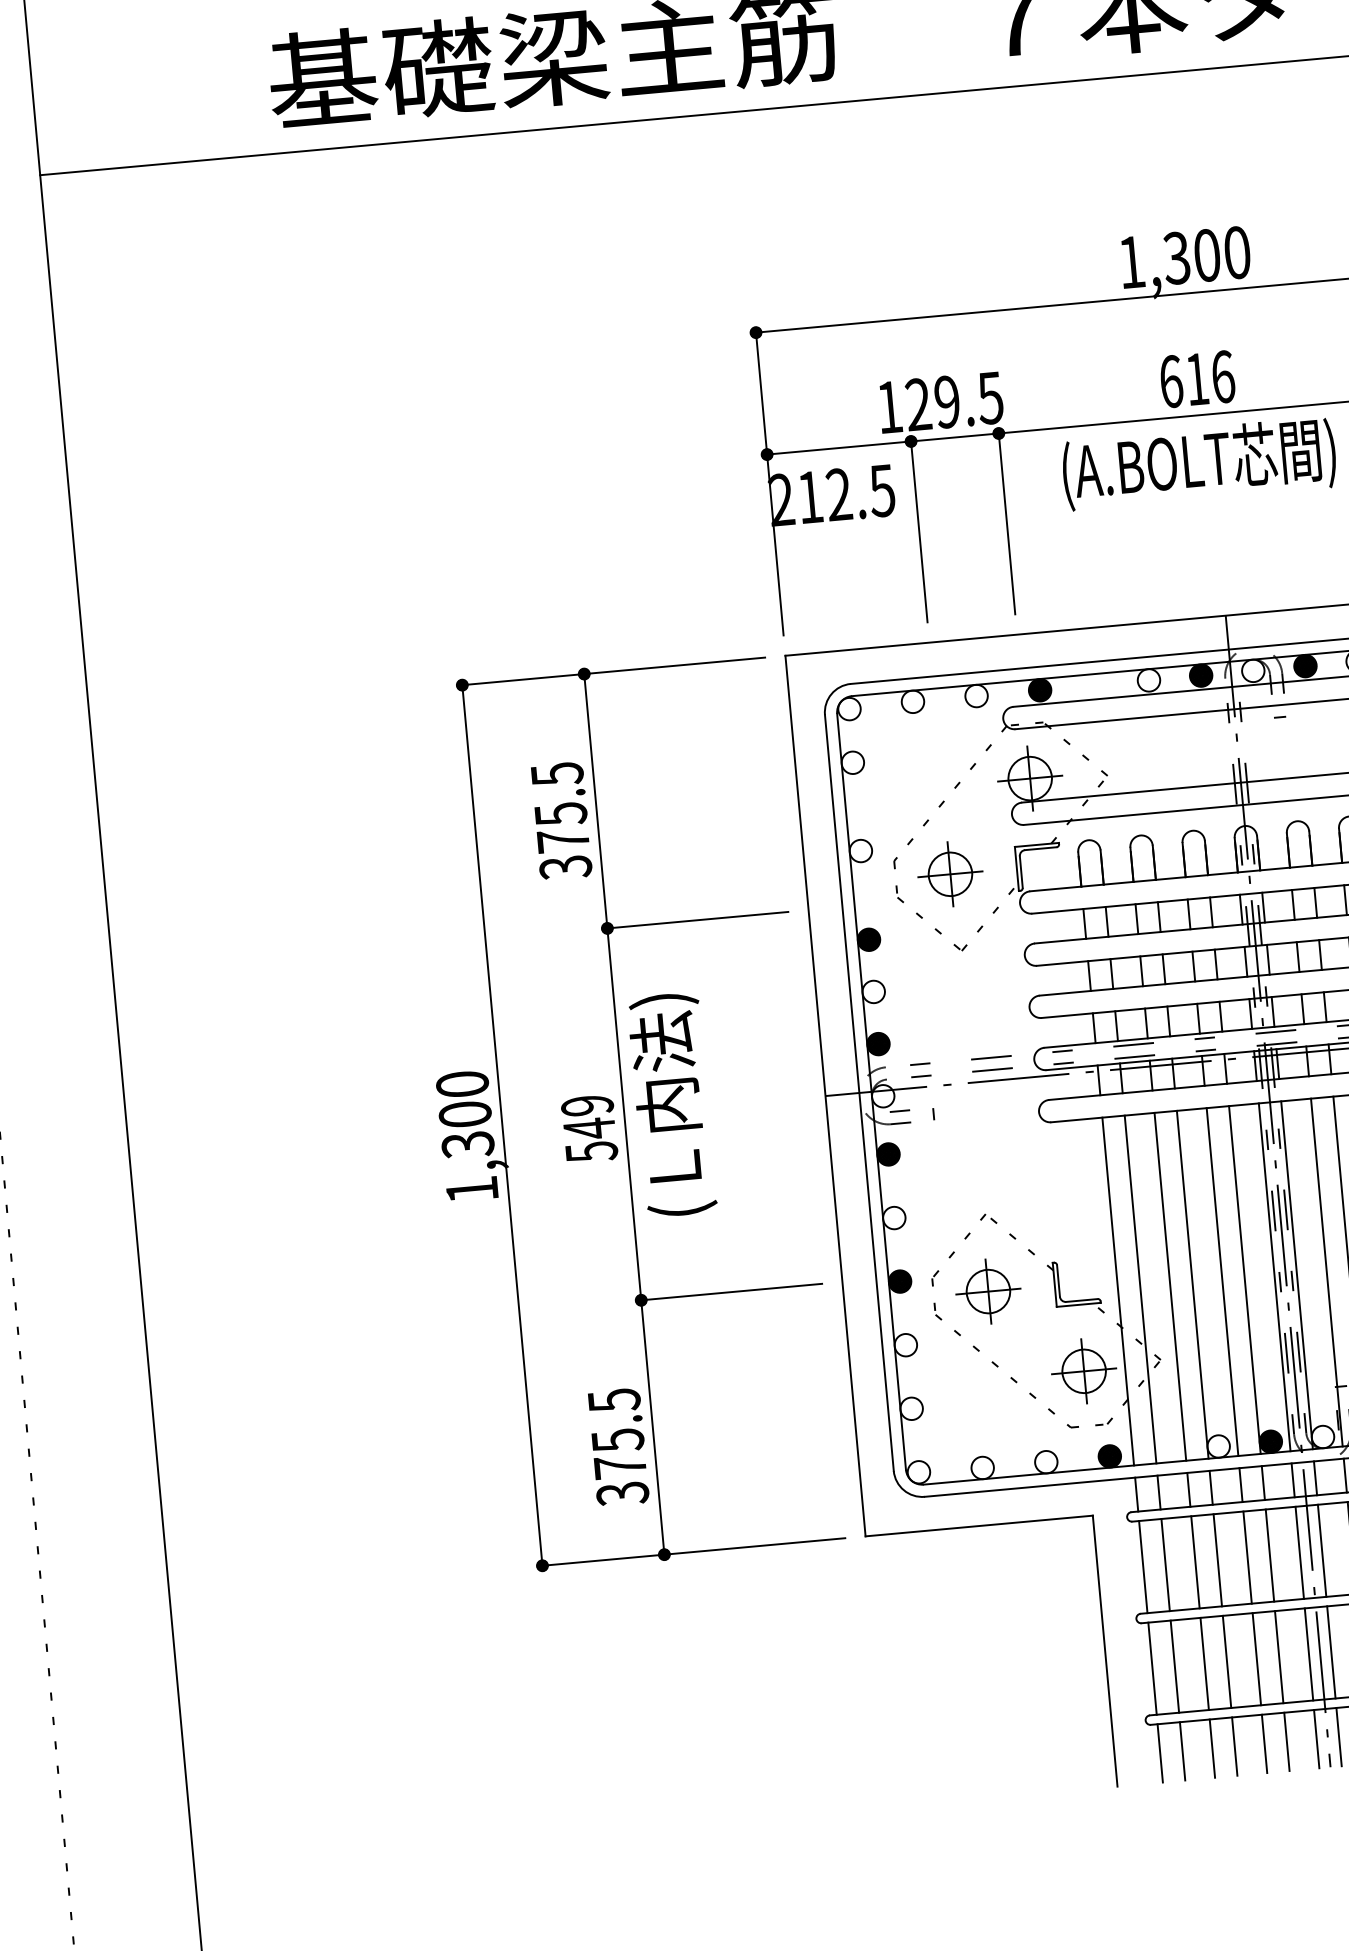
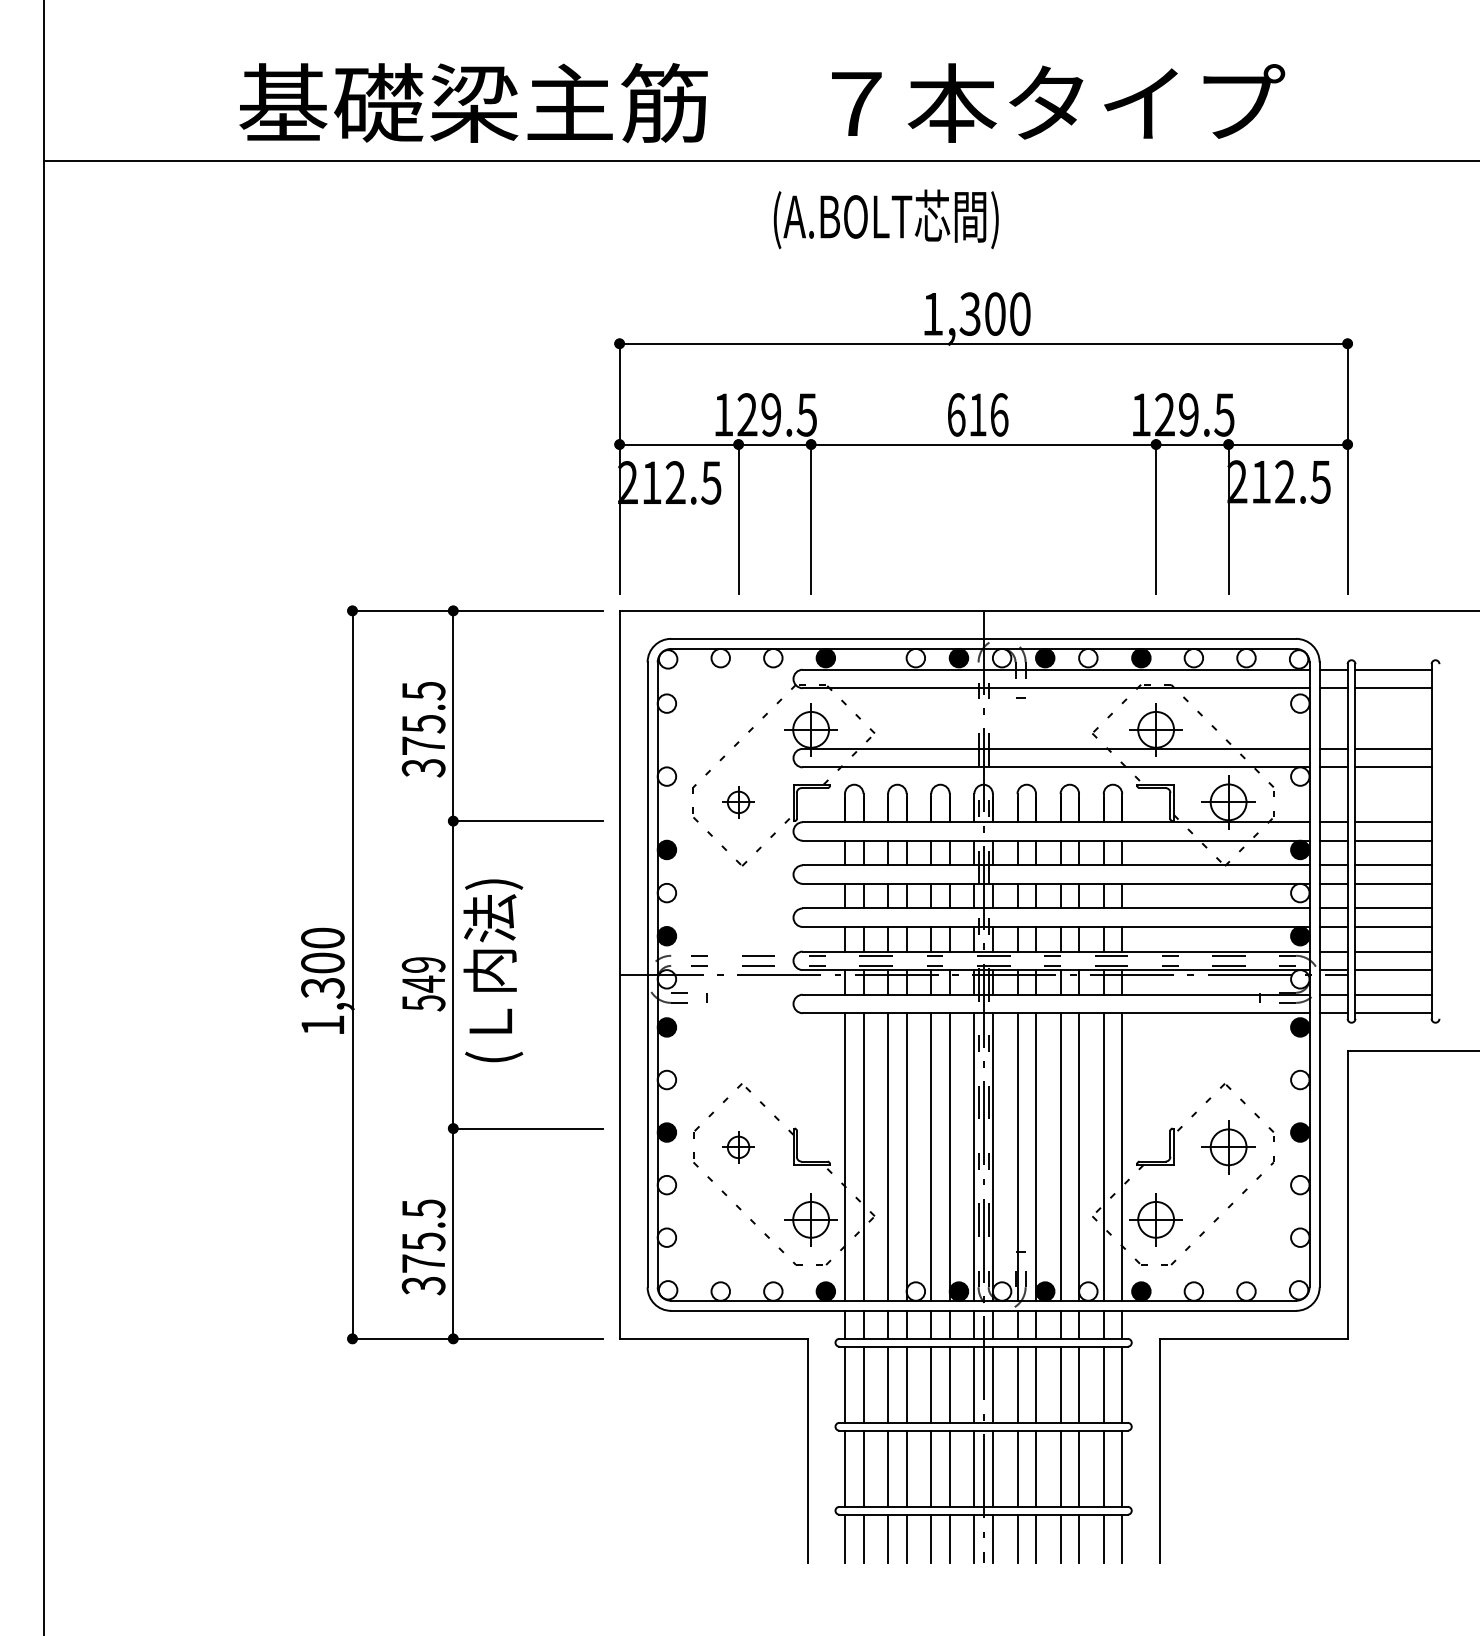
text: (1198, 464) -> (885, 219), moved
part: (950, 874) -> (738, 802), size x0.6
part: (988, 1291) -> (738, 1147), size x0.6

